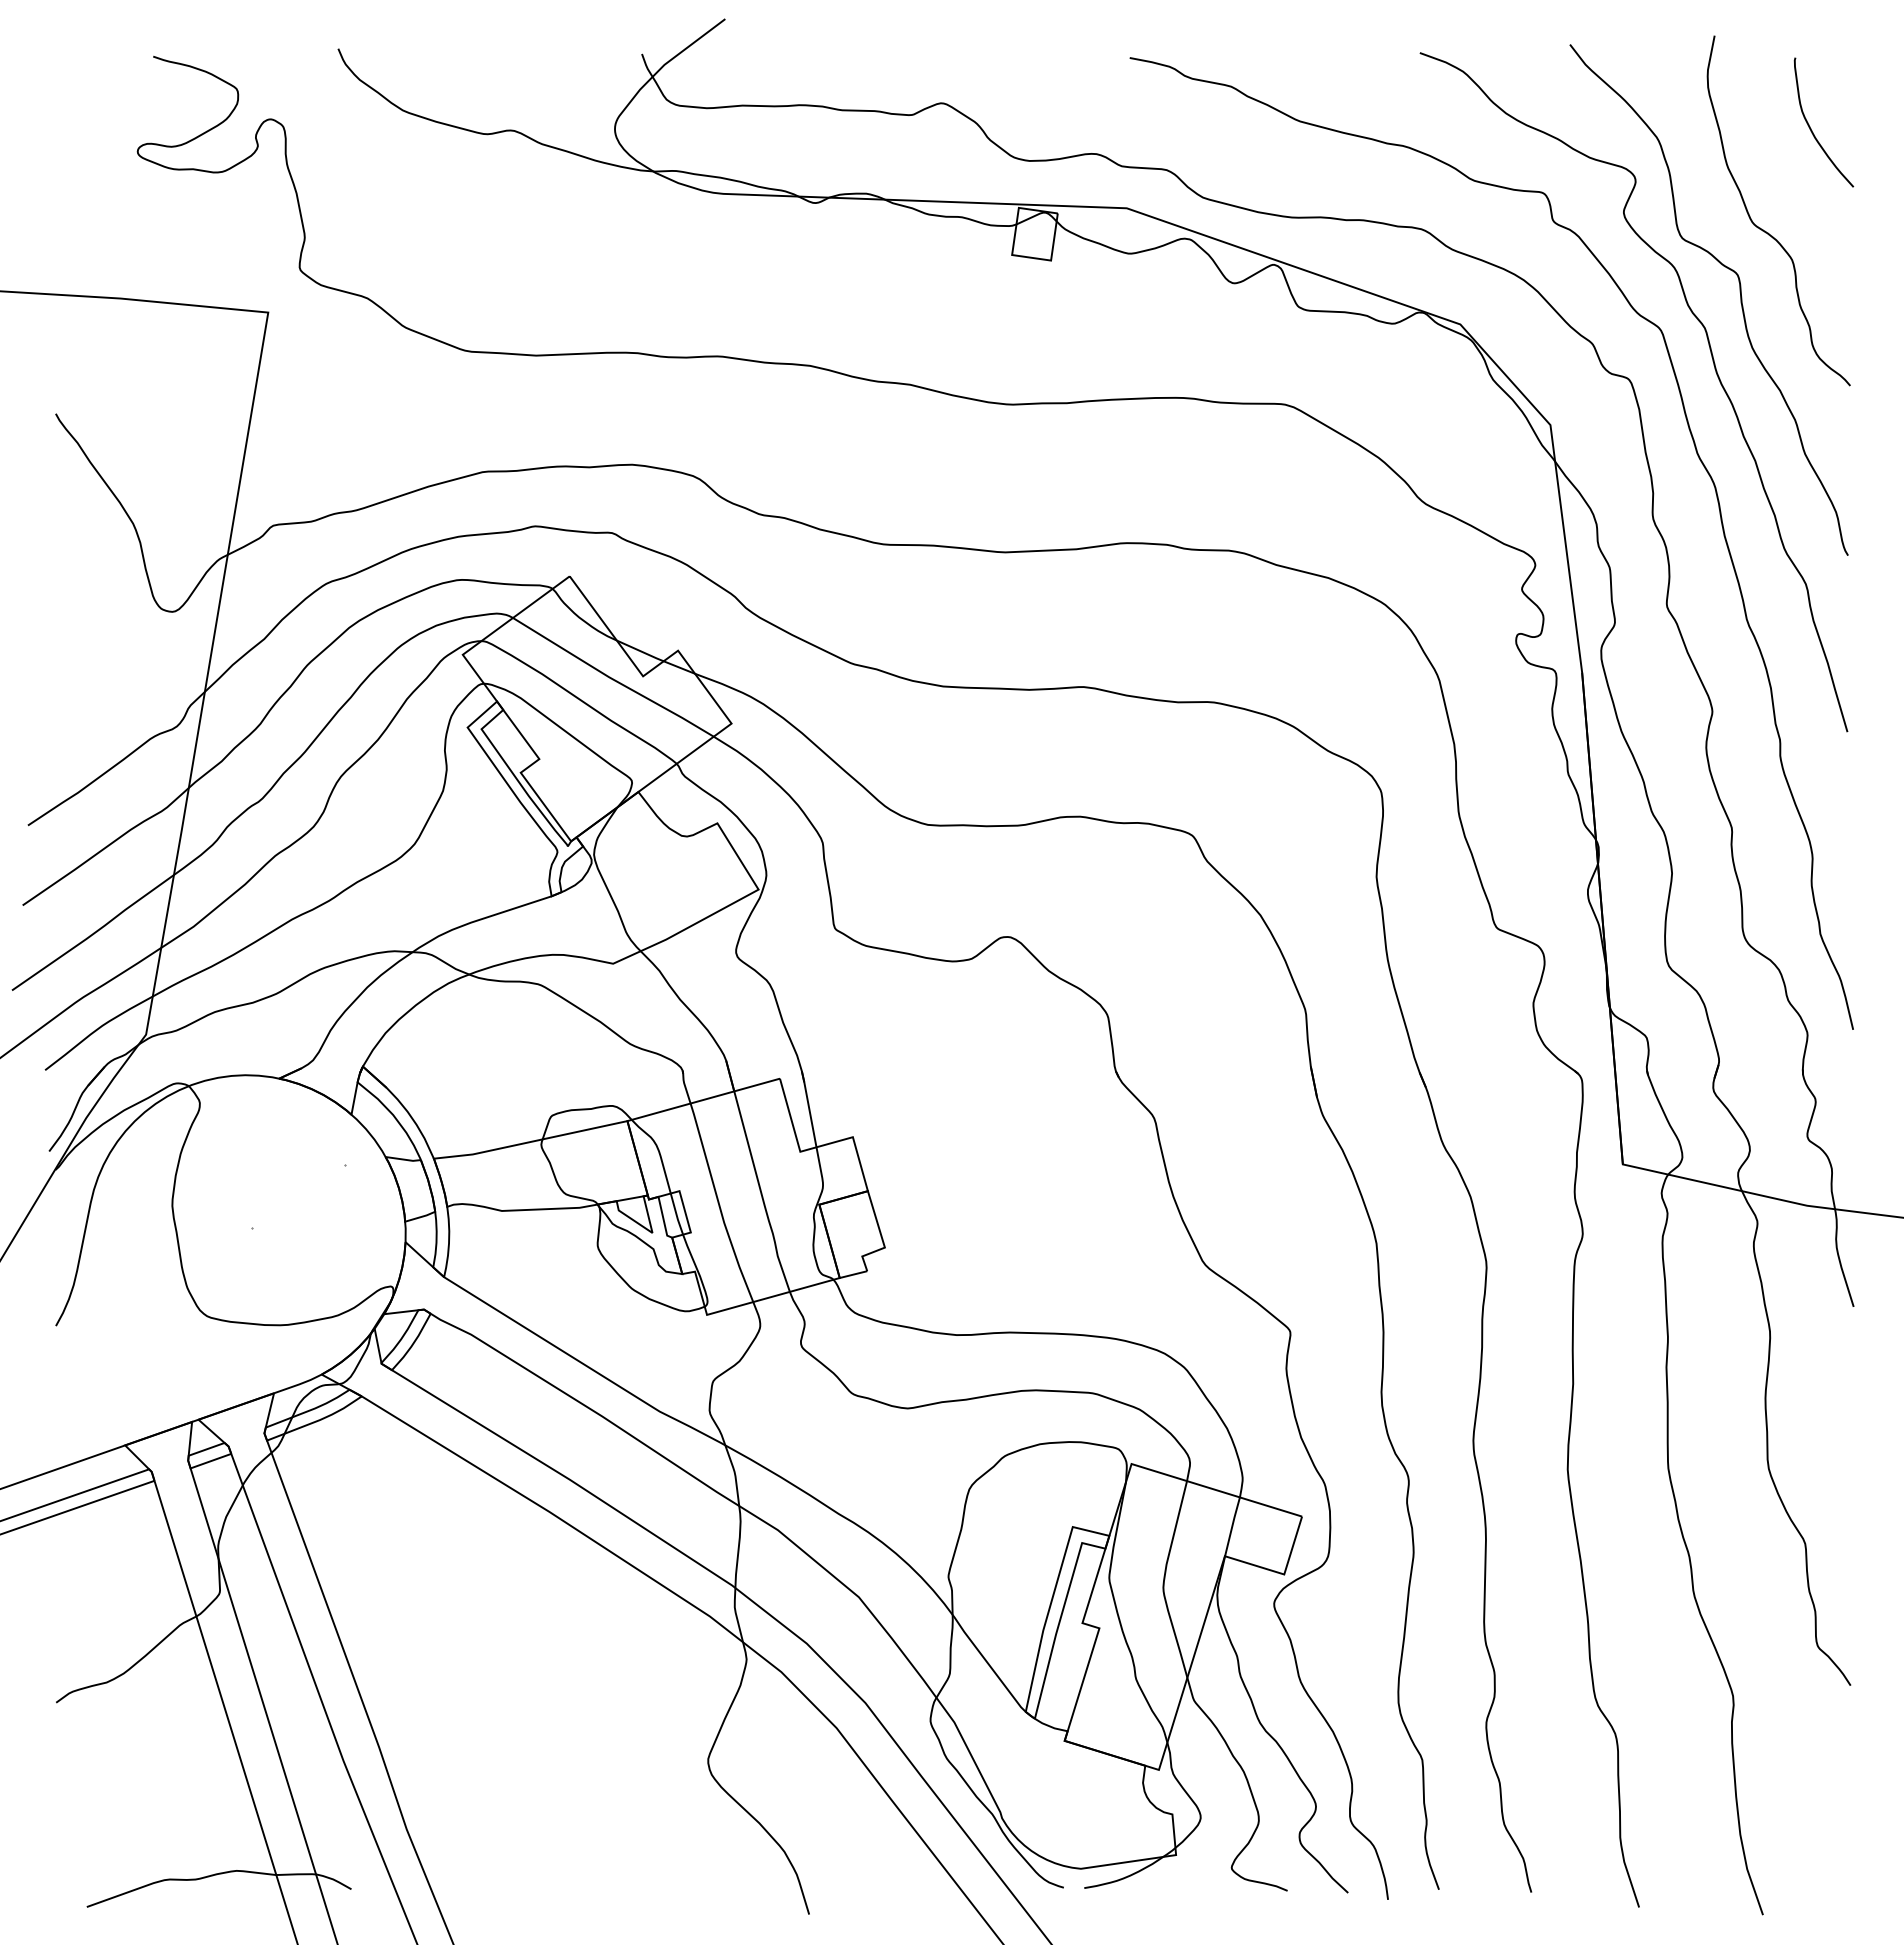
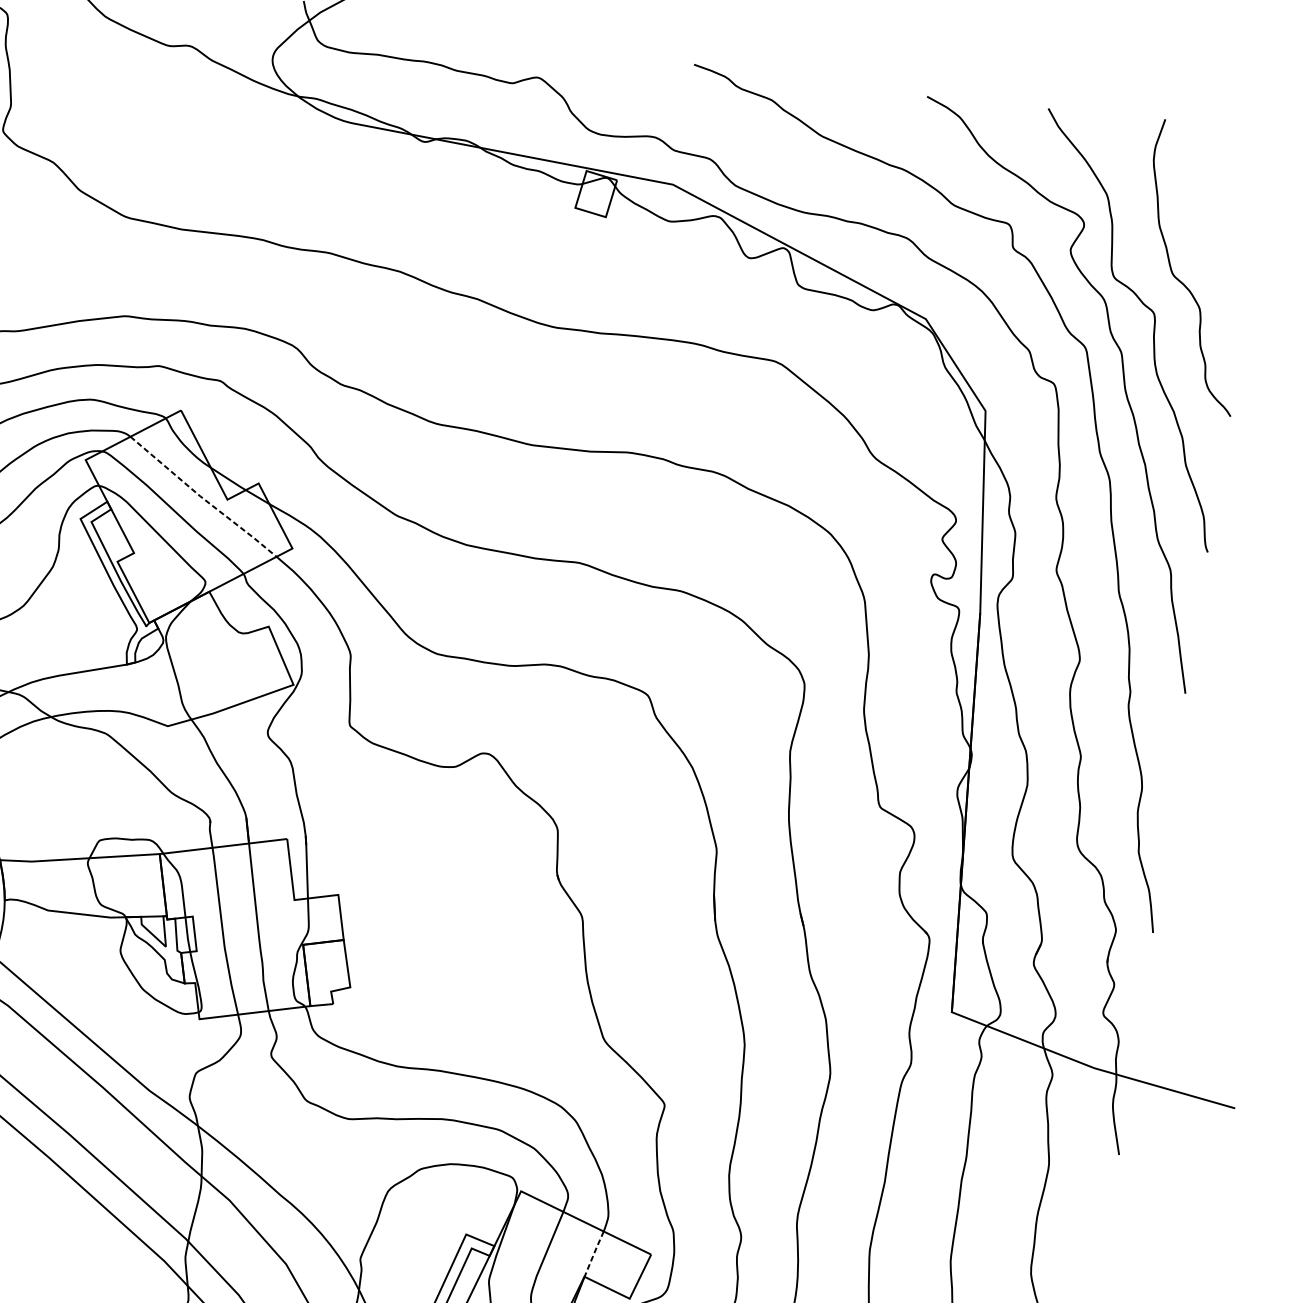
curve: (1811, 128) -> (1231, 205), removed
line: (612, 679) -> (202, 498), solid -> dashed
line: (1232, 1526) -> (594, 1253), solid -> dashed

